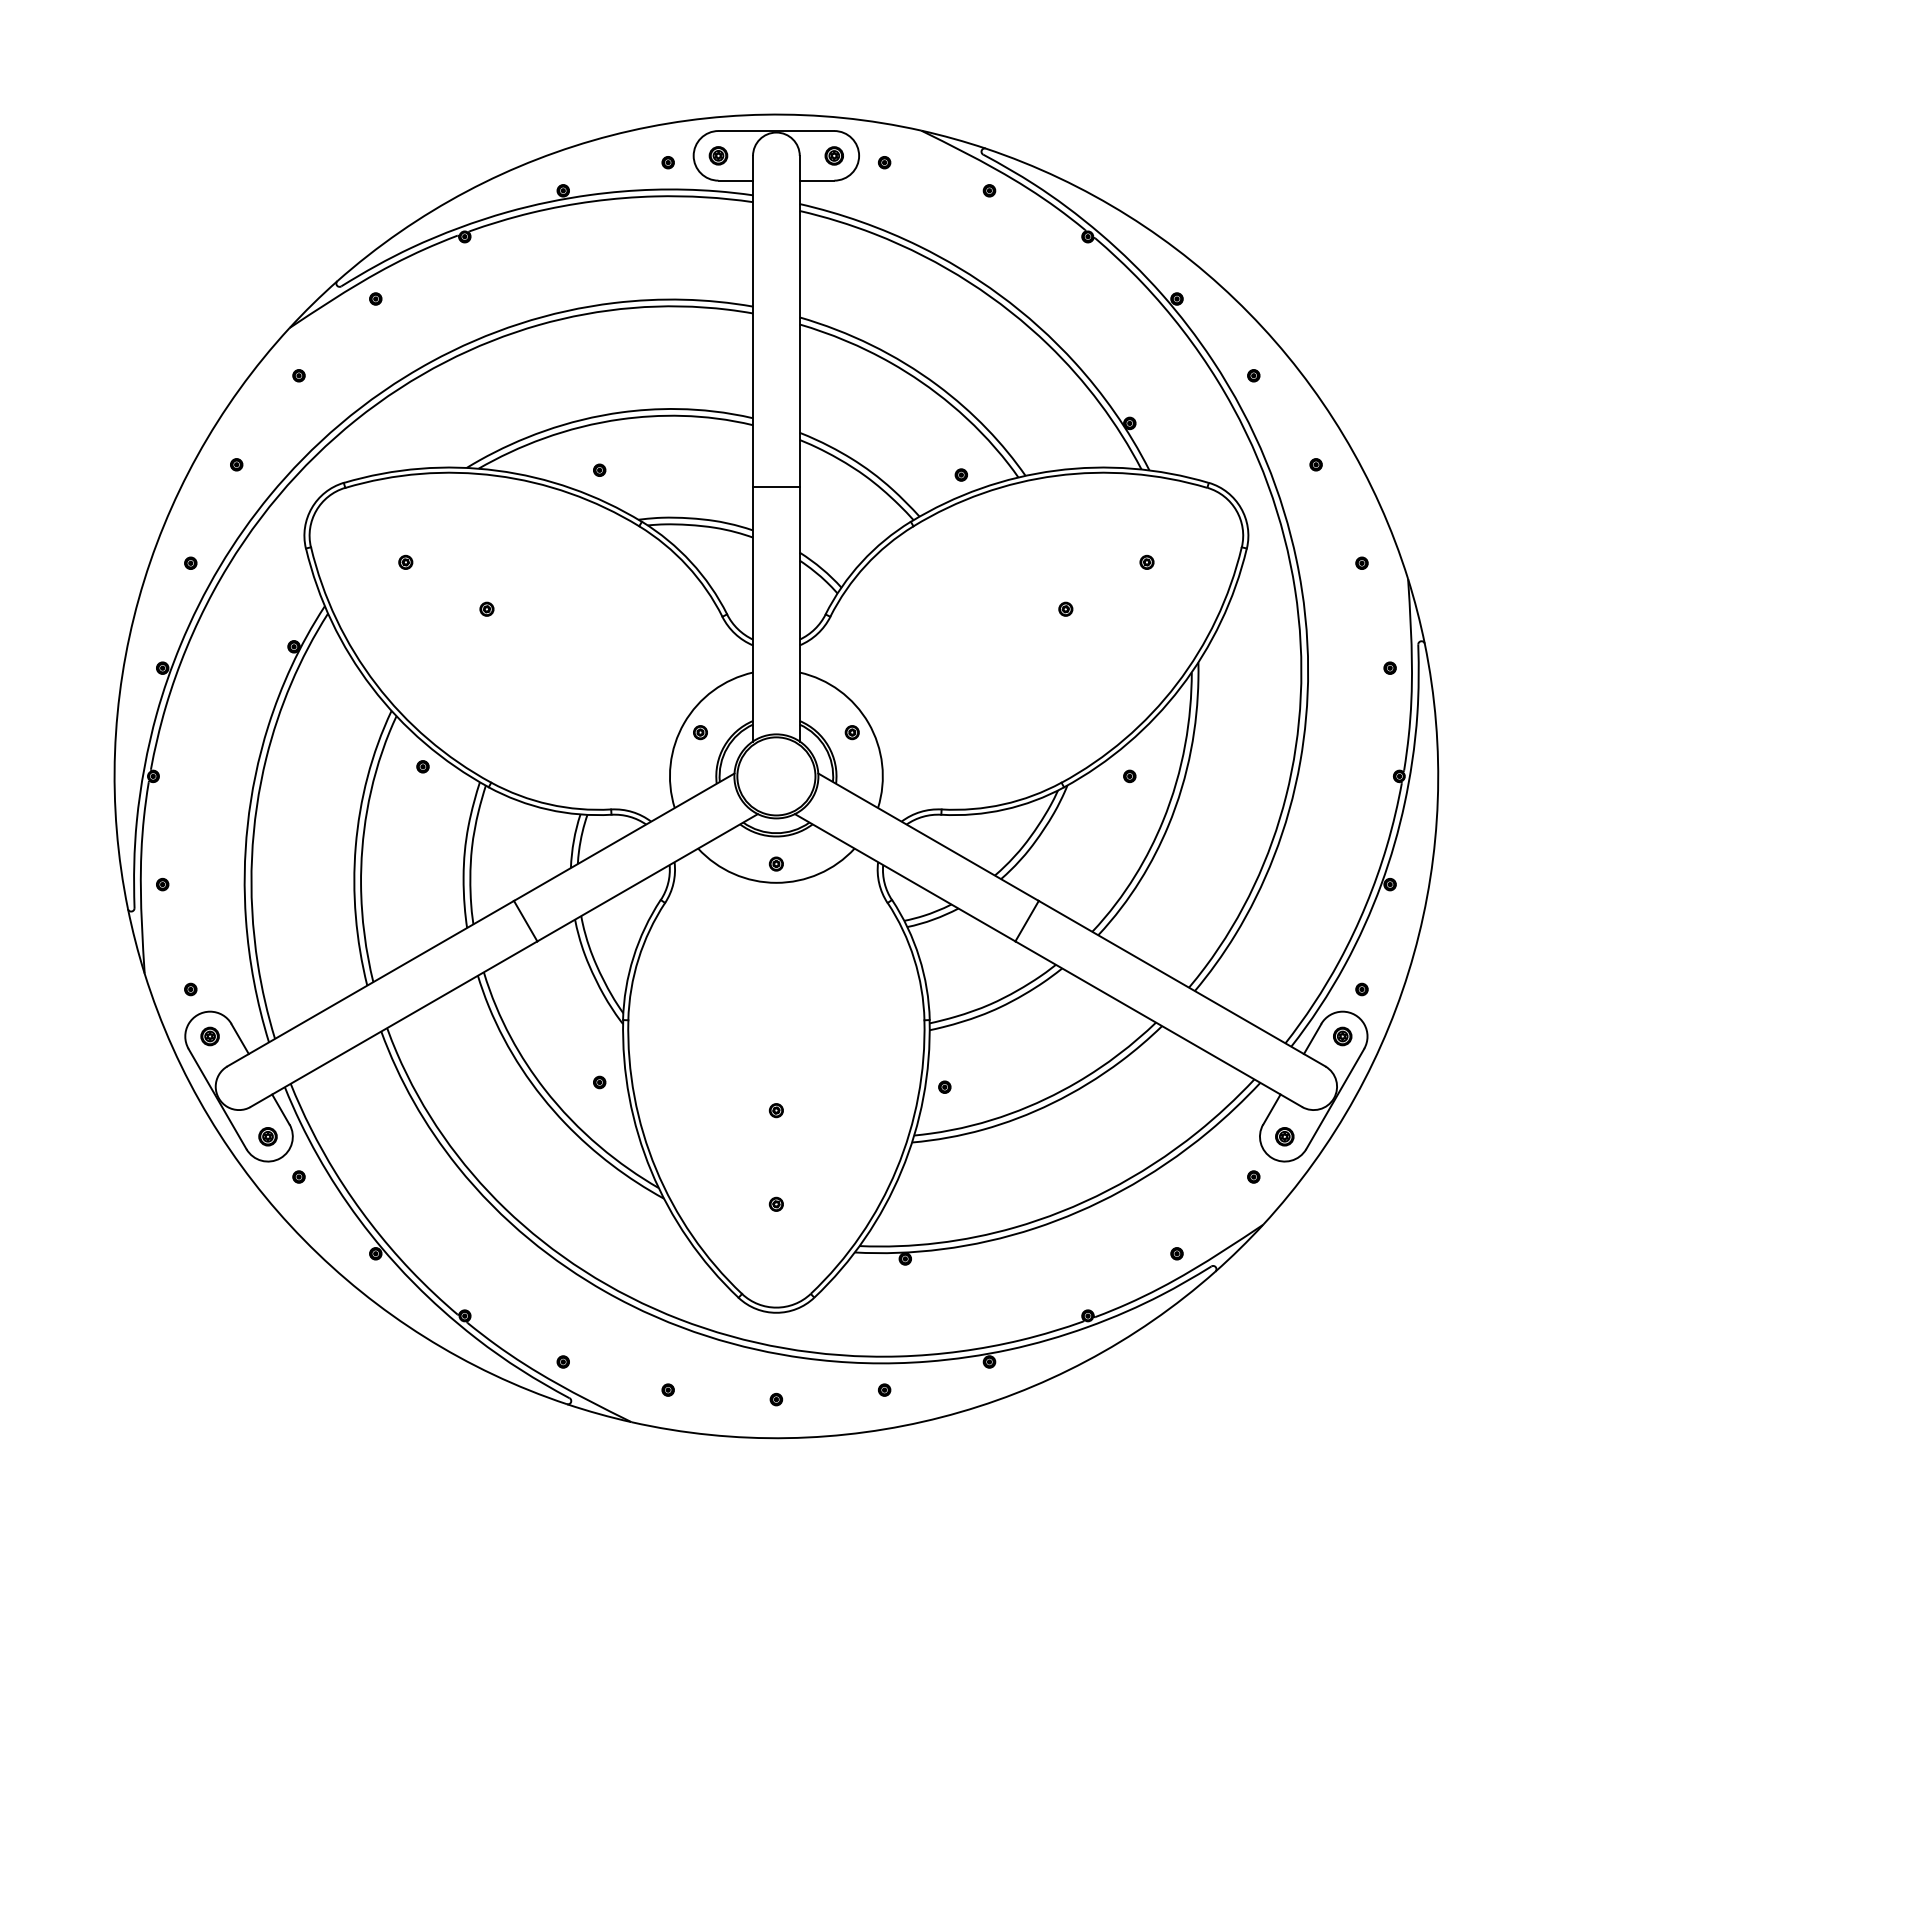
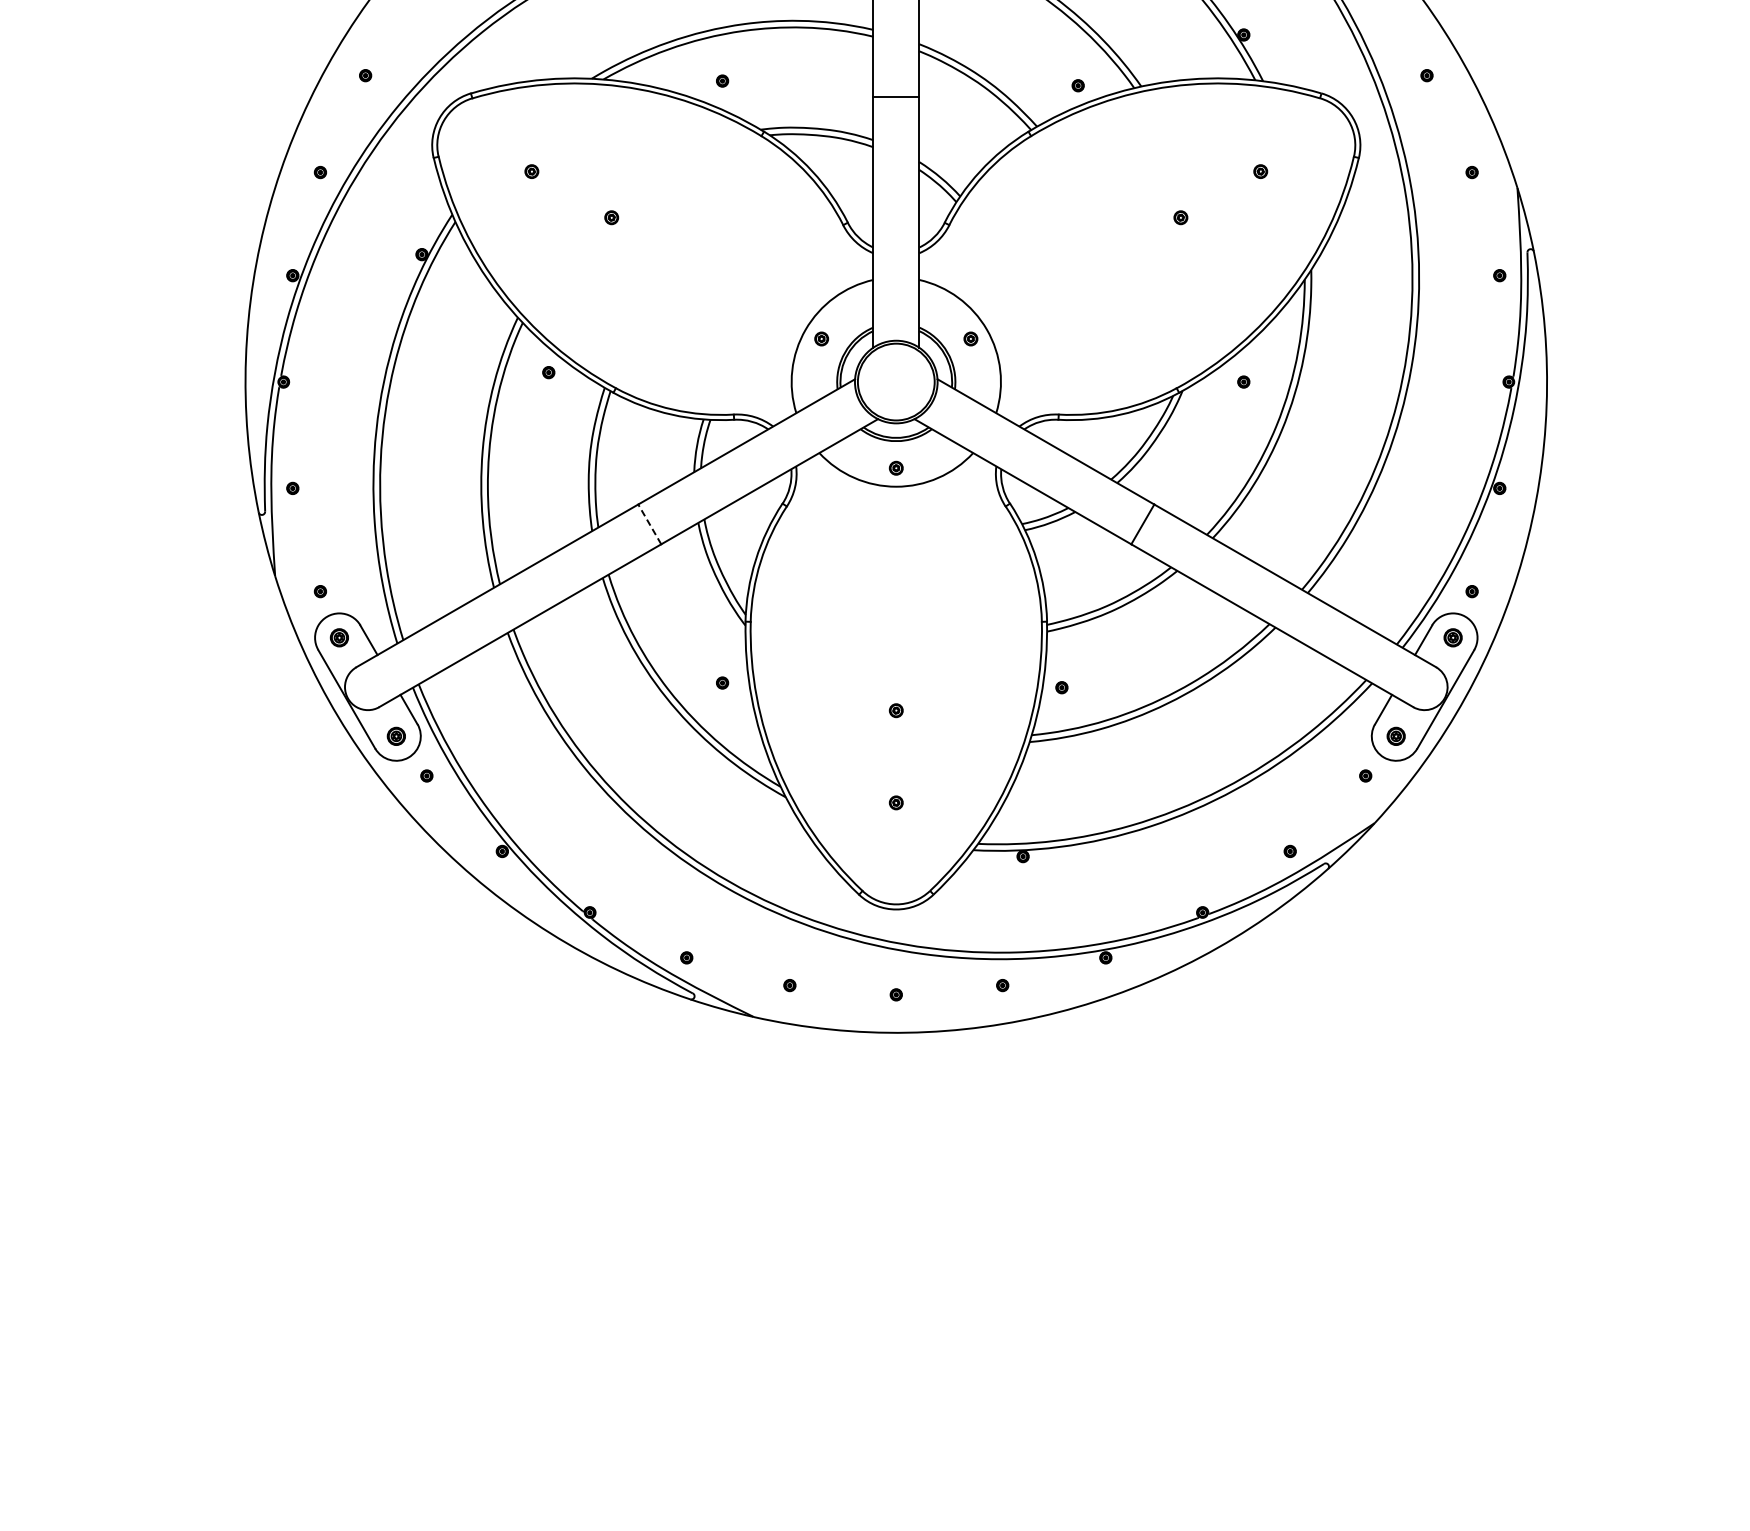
line: (525, 920) -> (649, 523), solid -> dashed

